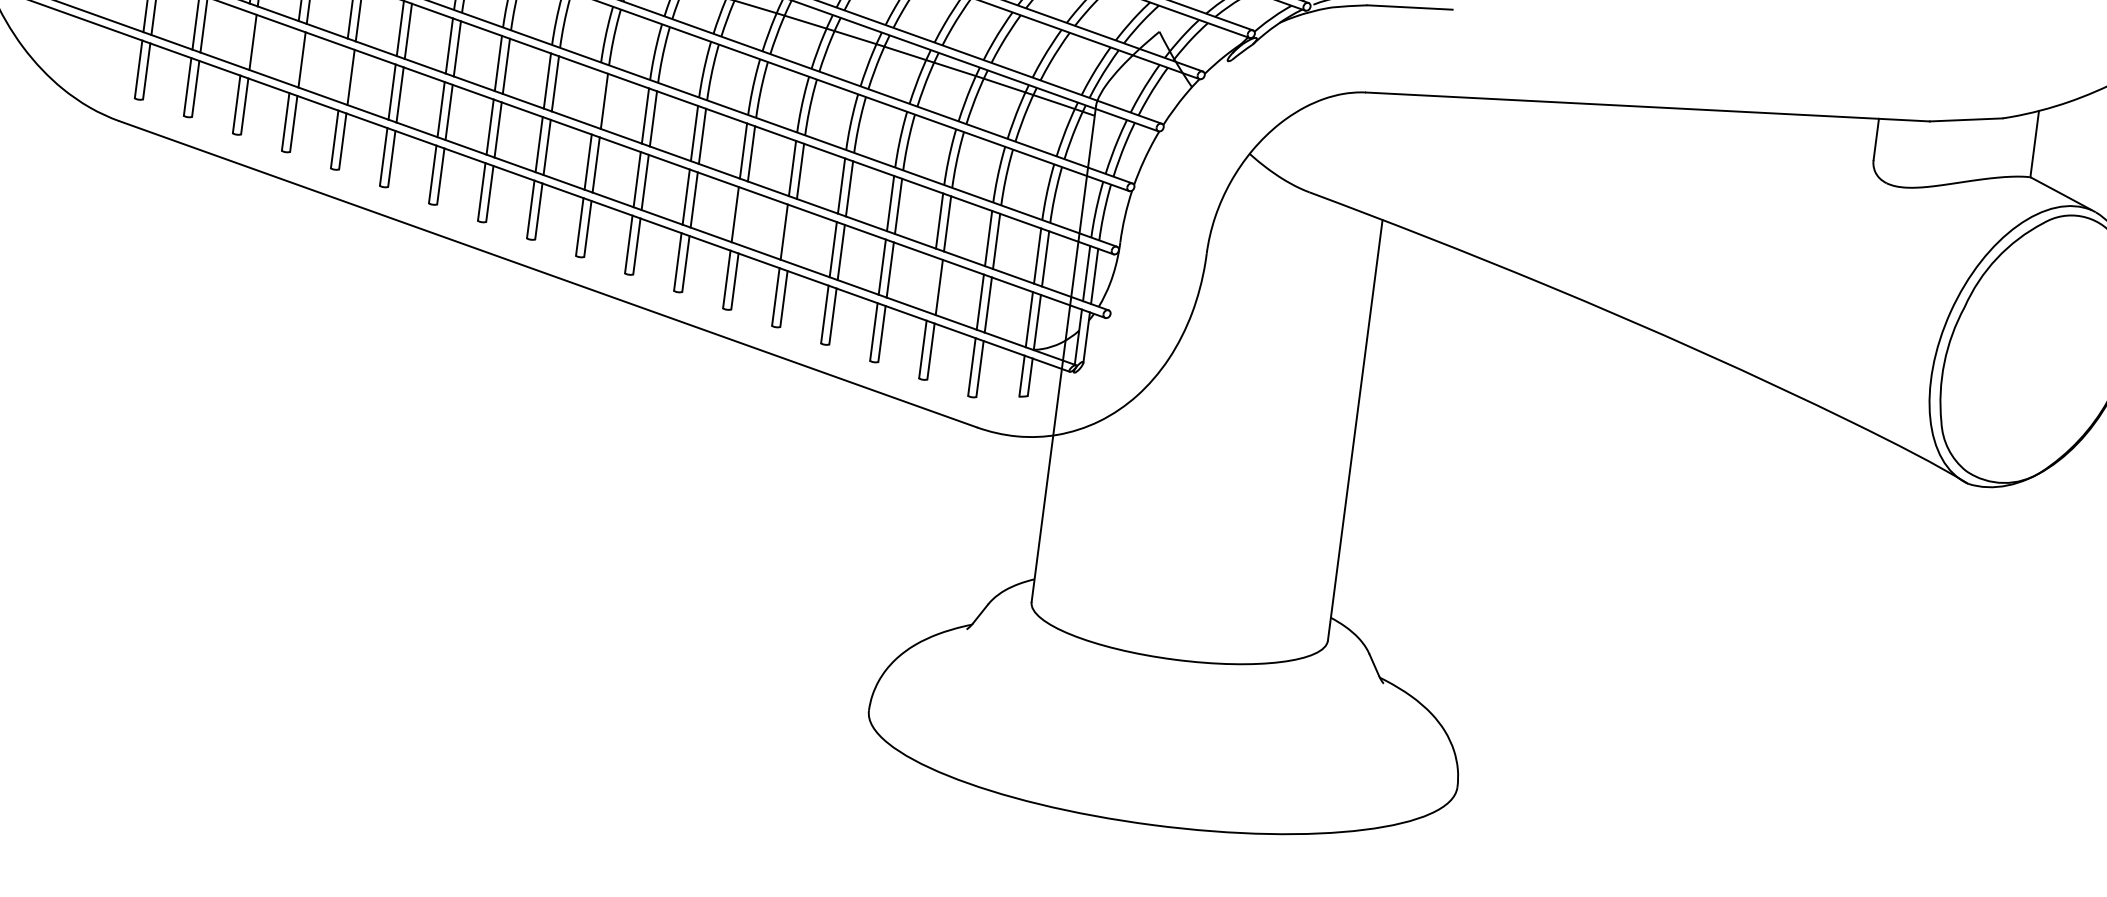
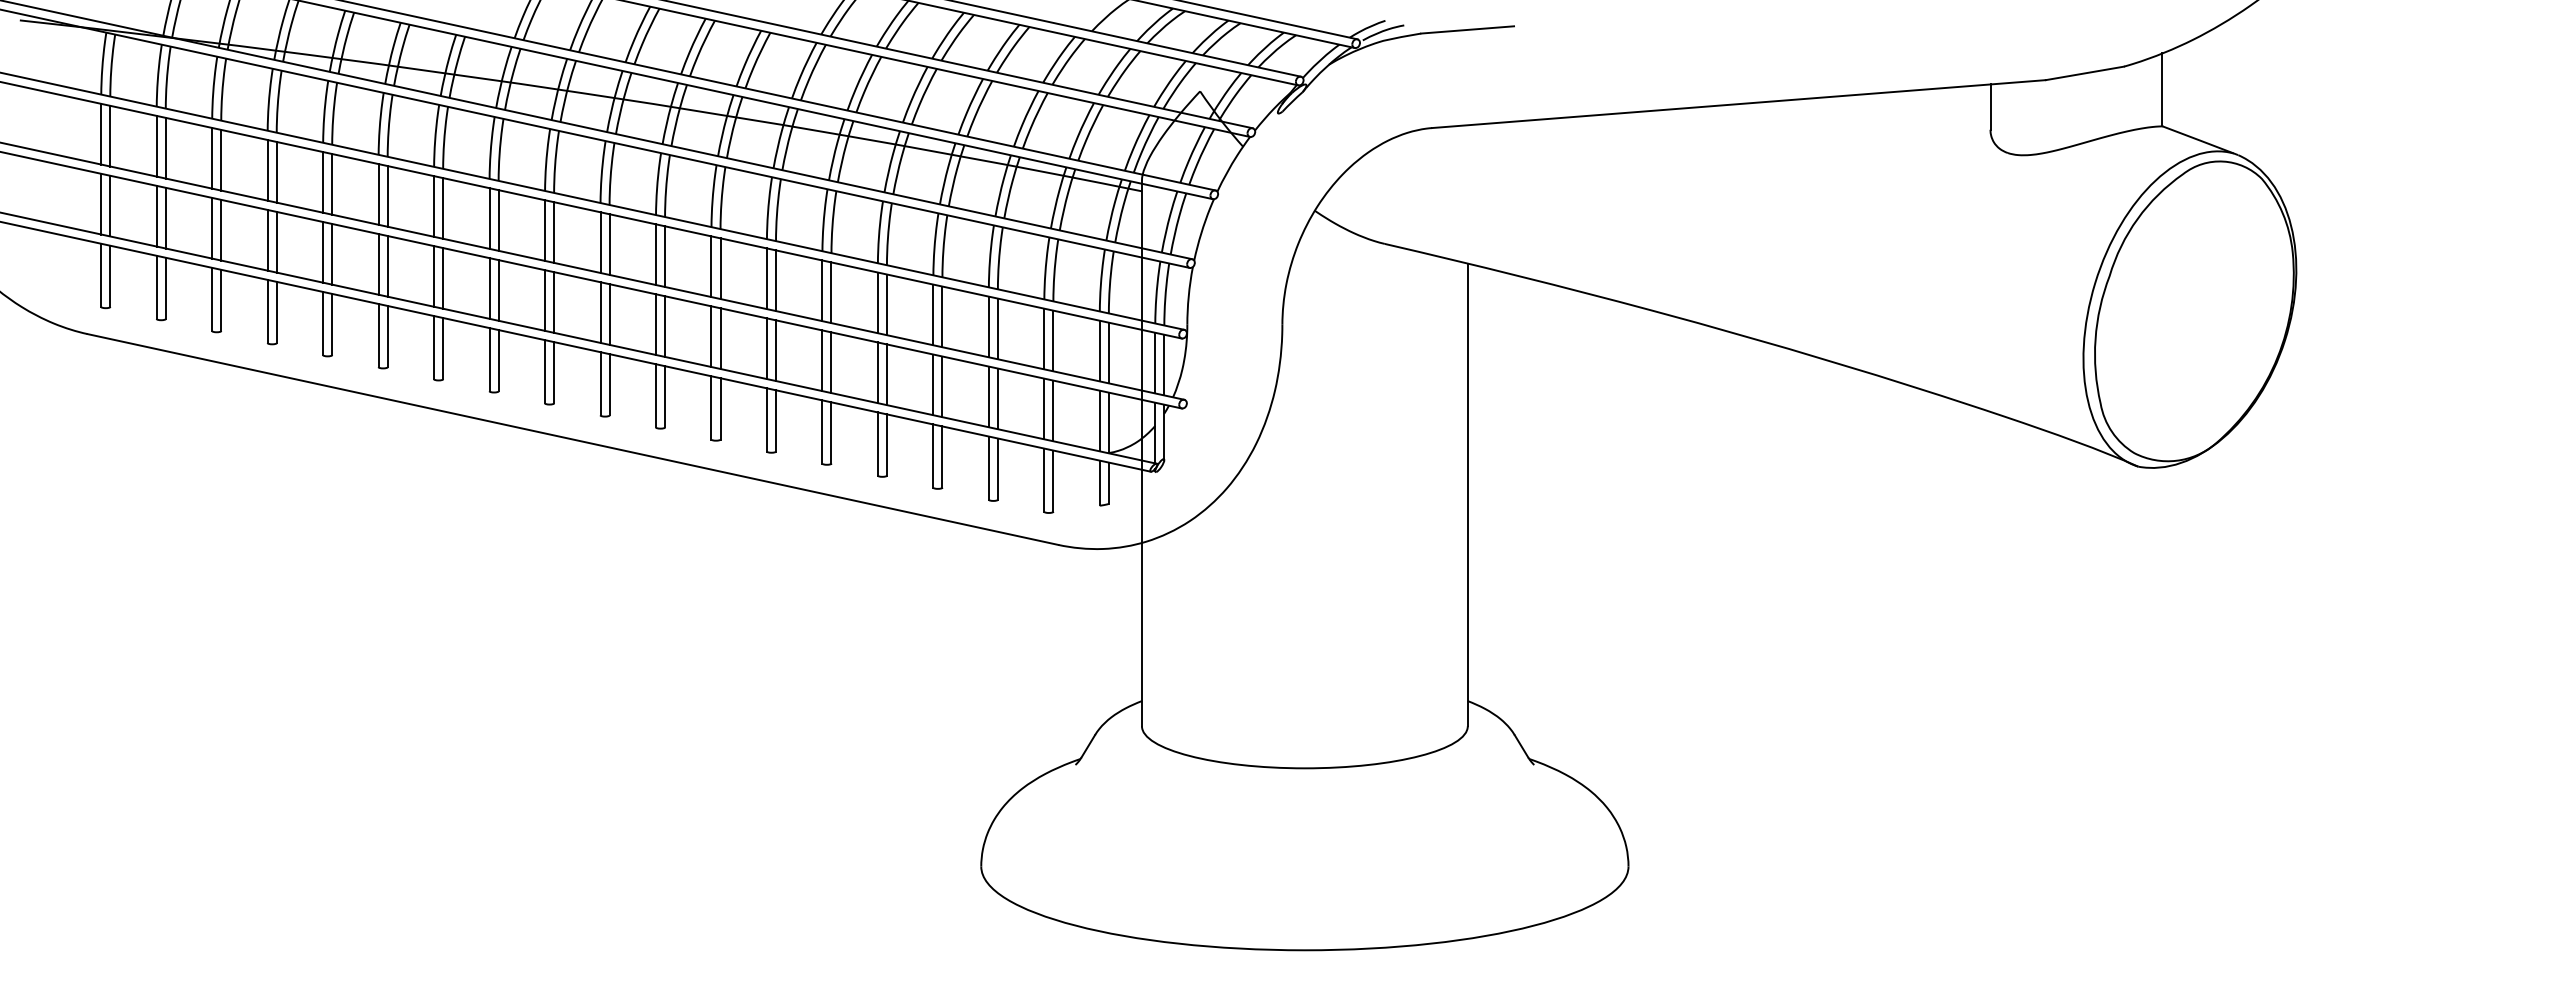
line: (245, 38) -> (212, 227), added
line: (294, 56) -> (267, 239), added
line: (343, 74) -> (323, 252), added
line: (596, 98) -> (600, 242), added
line: (743, 217) -> (776, 350), added
line: (792, 234) -> (831, 362), added
line: (931, 284) -> (988, 396), added

